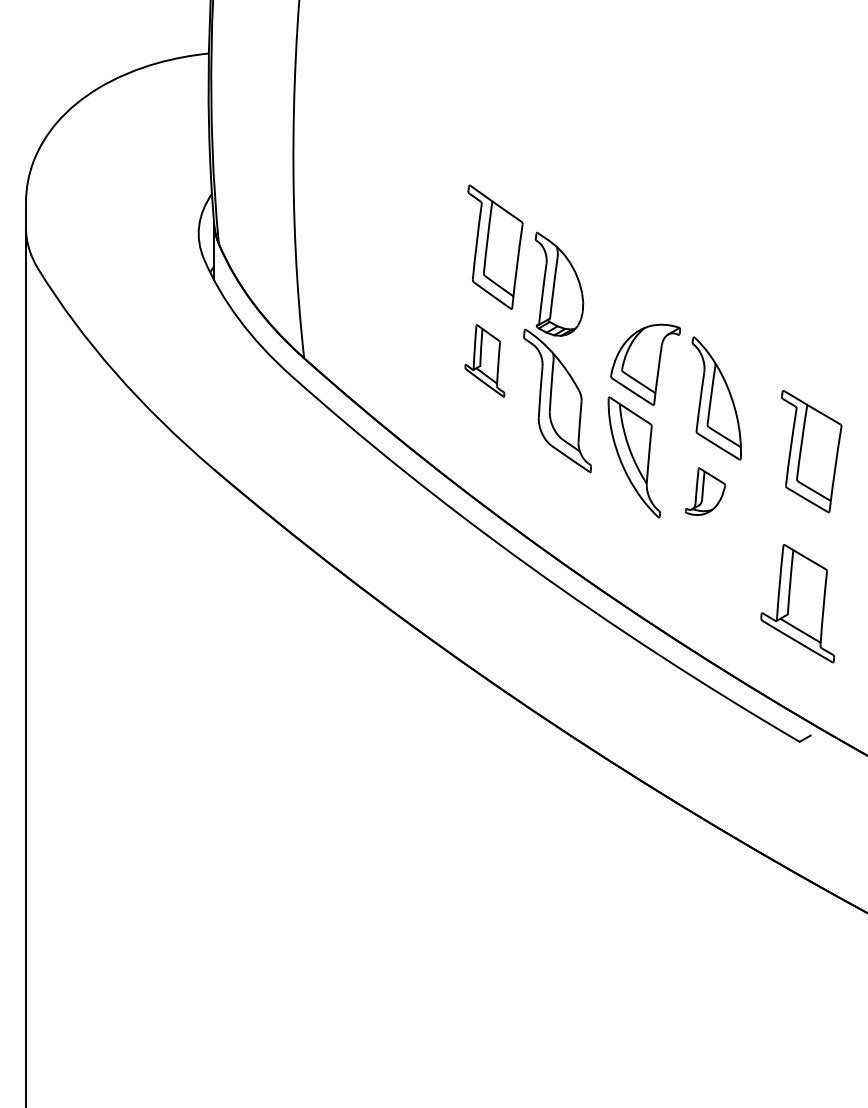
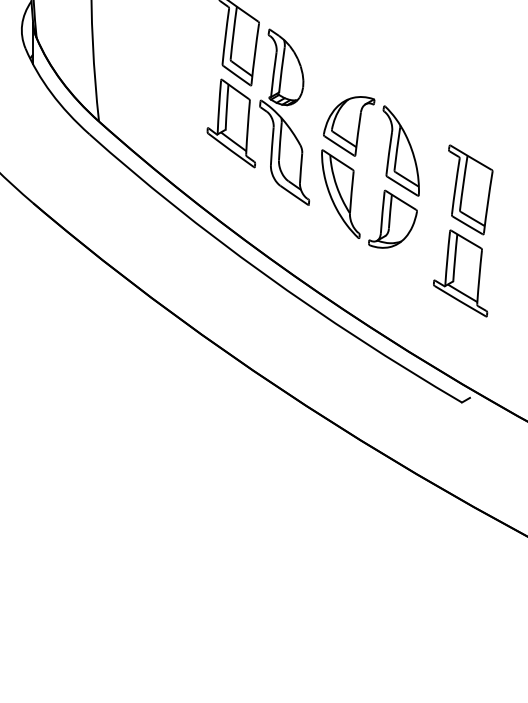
part: (484, 360) -> (231, 123), size x1.67
part: (705, 491) -> (392, 219), size x1.67
part: (797, 603) -> (460, 273), moved

